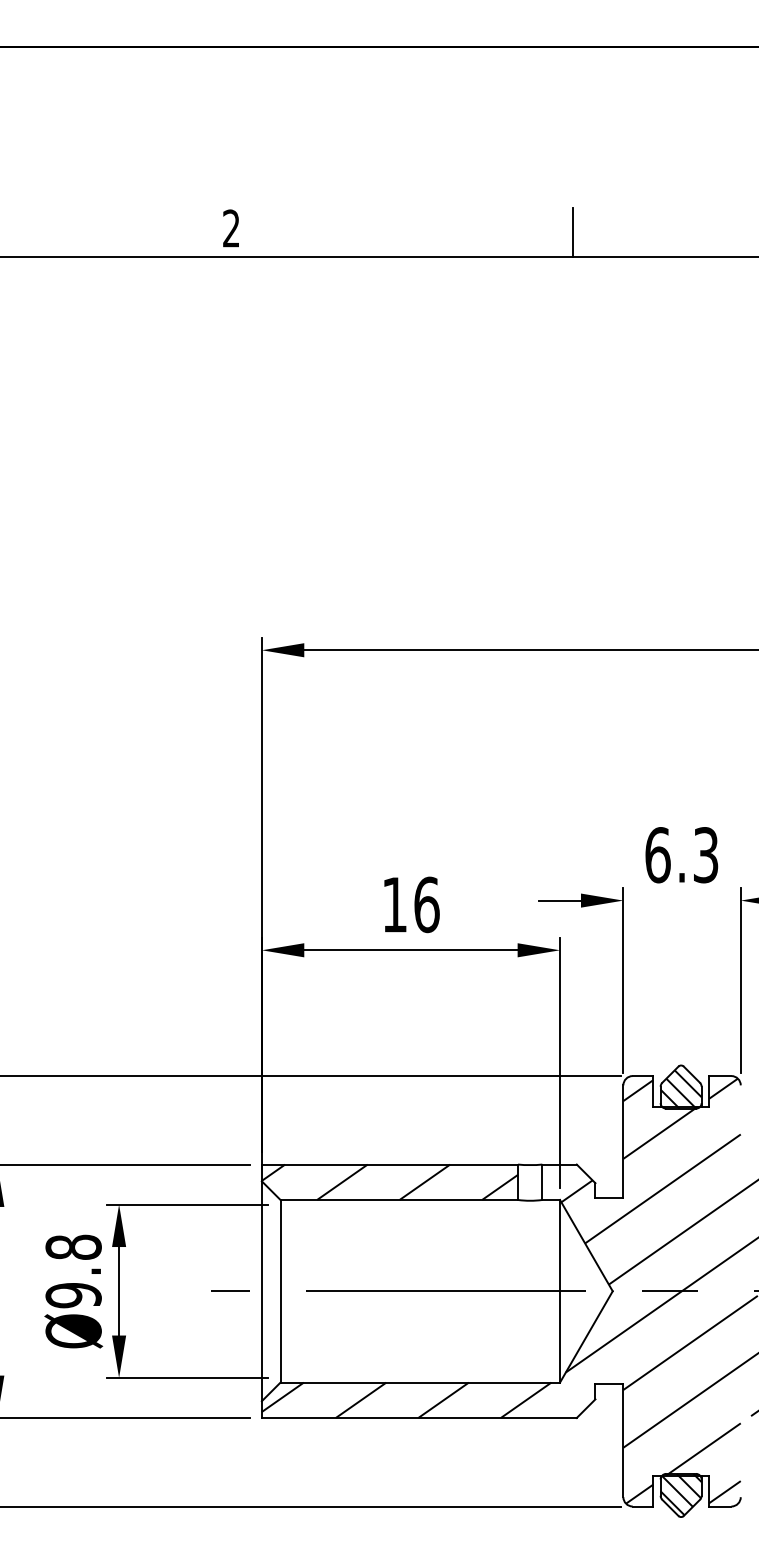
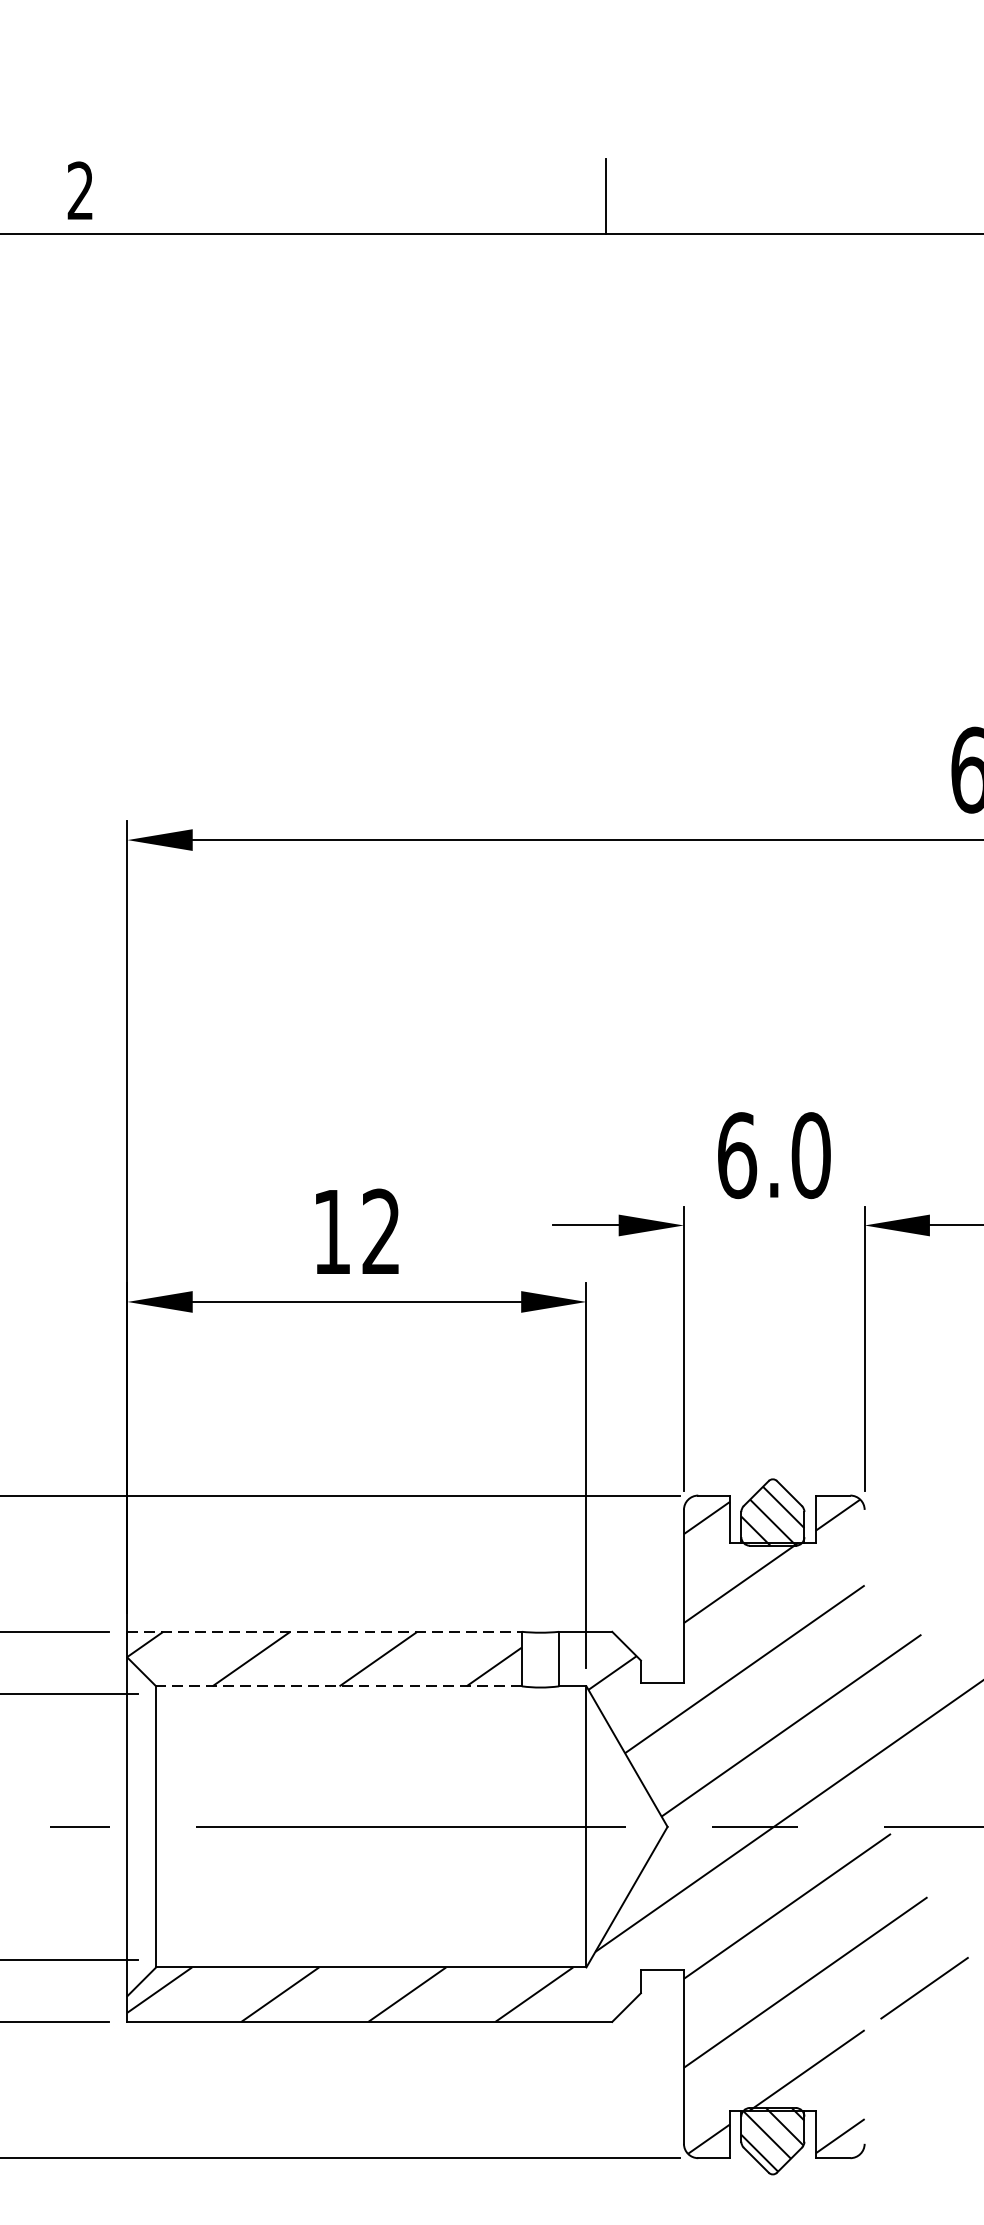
text: (705, 855) -> (810, 1156), 6.3 -> 6.0
text: (426, 904) -> (380, 1231), 16 -> 12
line: (390, 1164) -> (325, 1631), solid -> dashed
line: (399, 1199) -> (339, 1685), solid -> dashed

